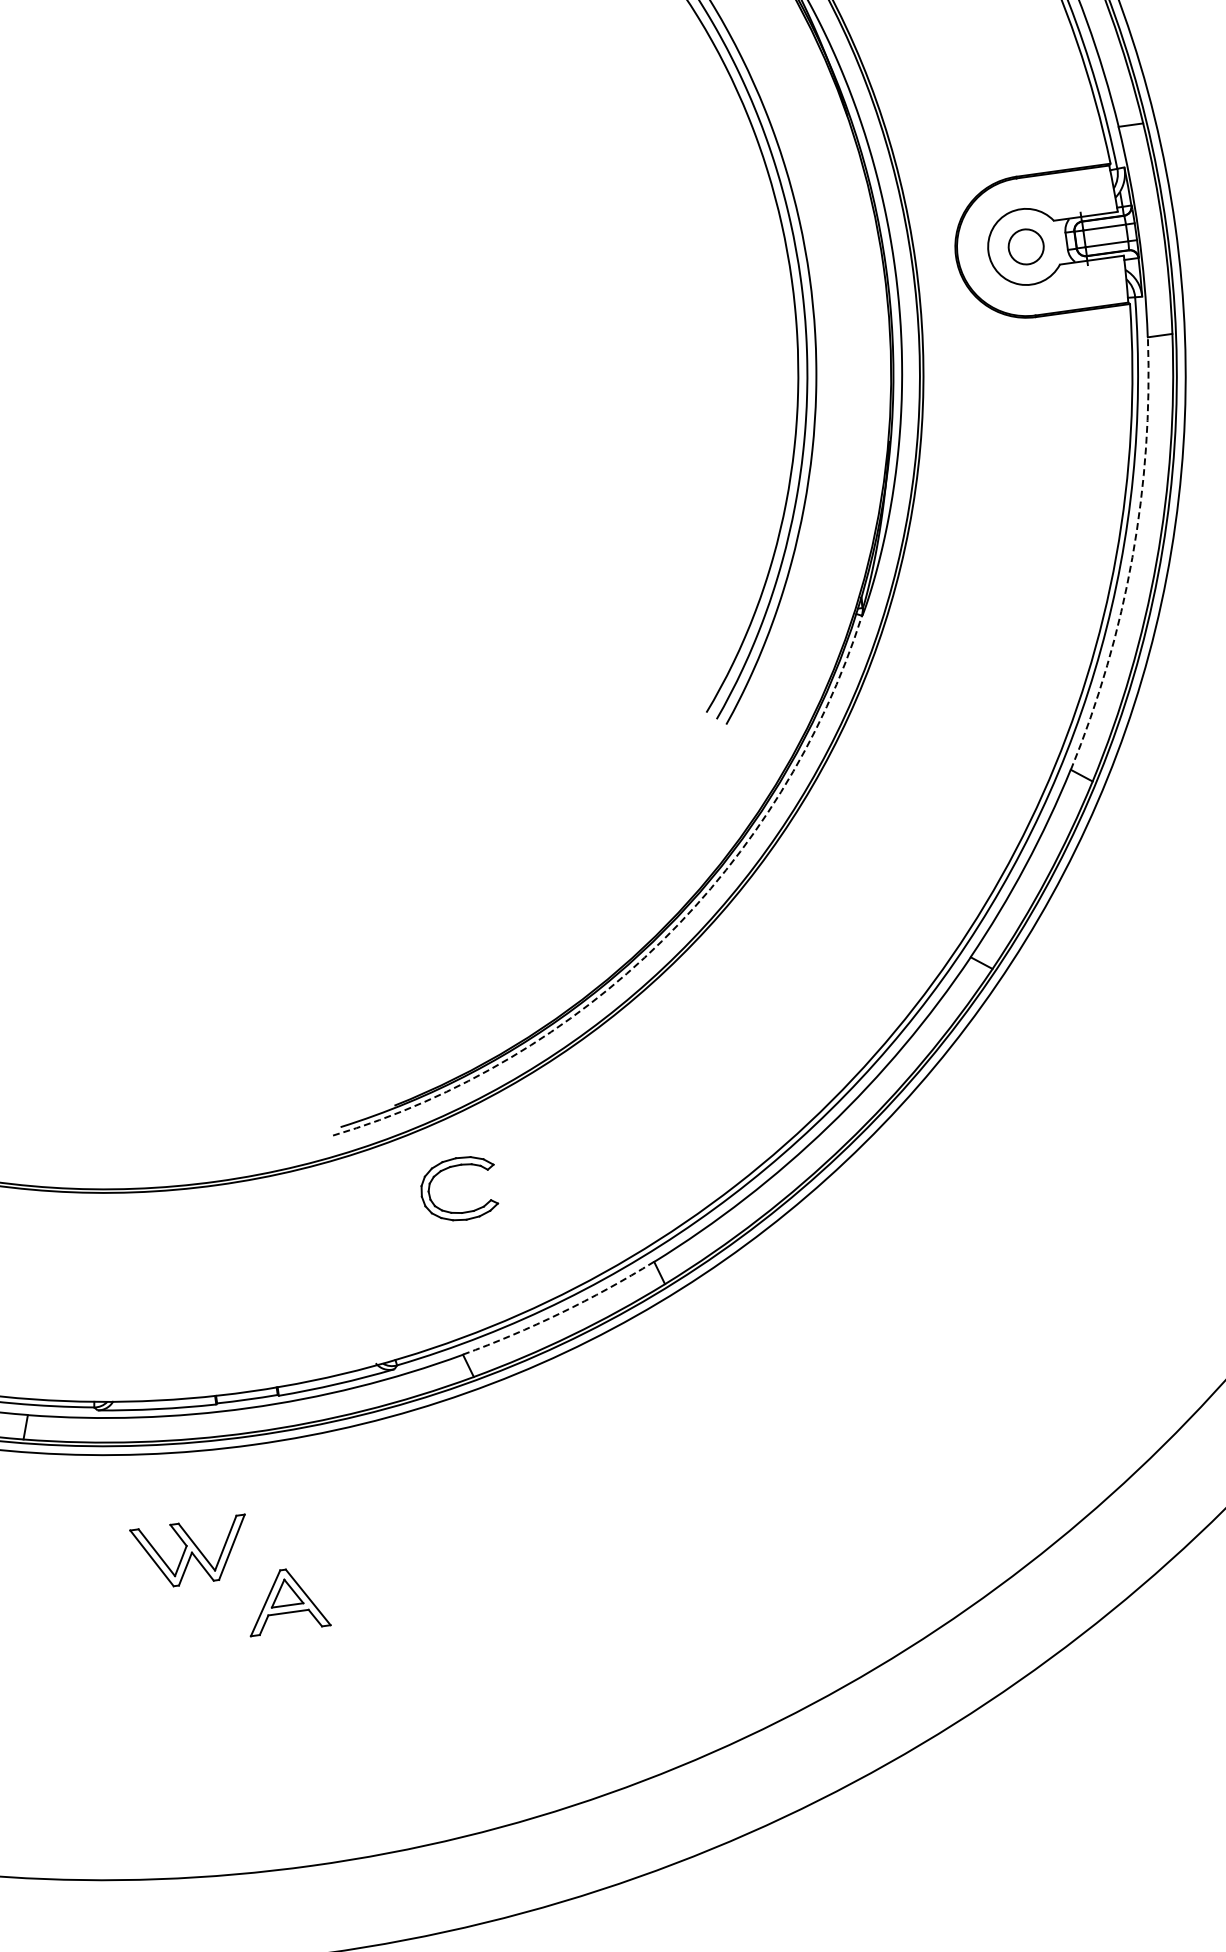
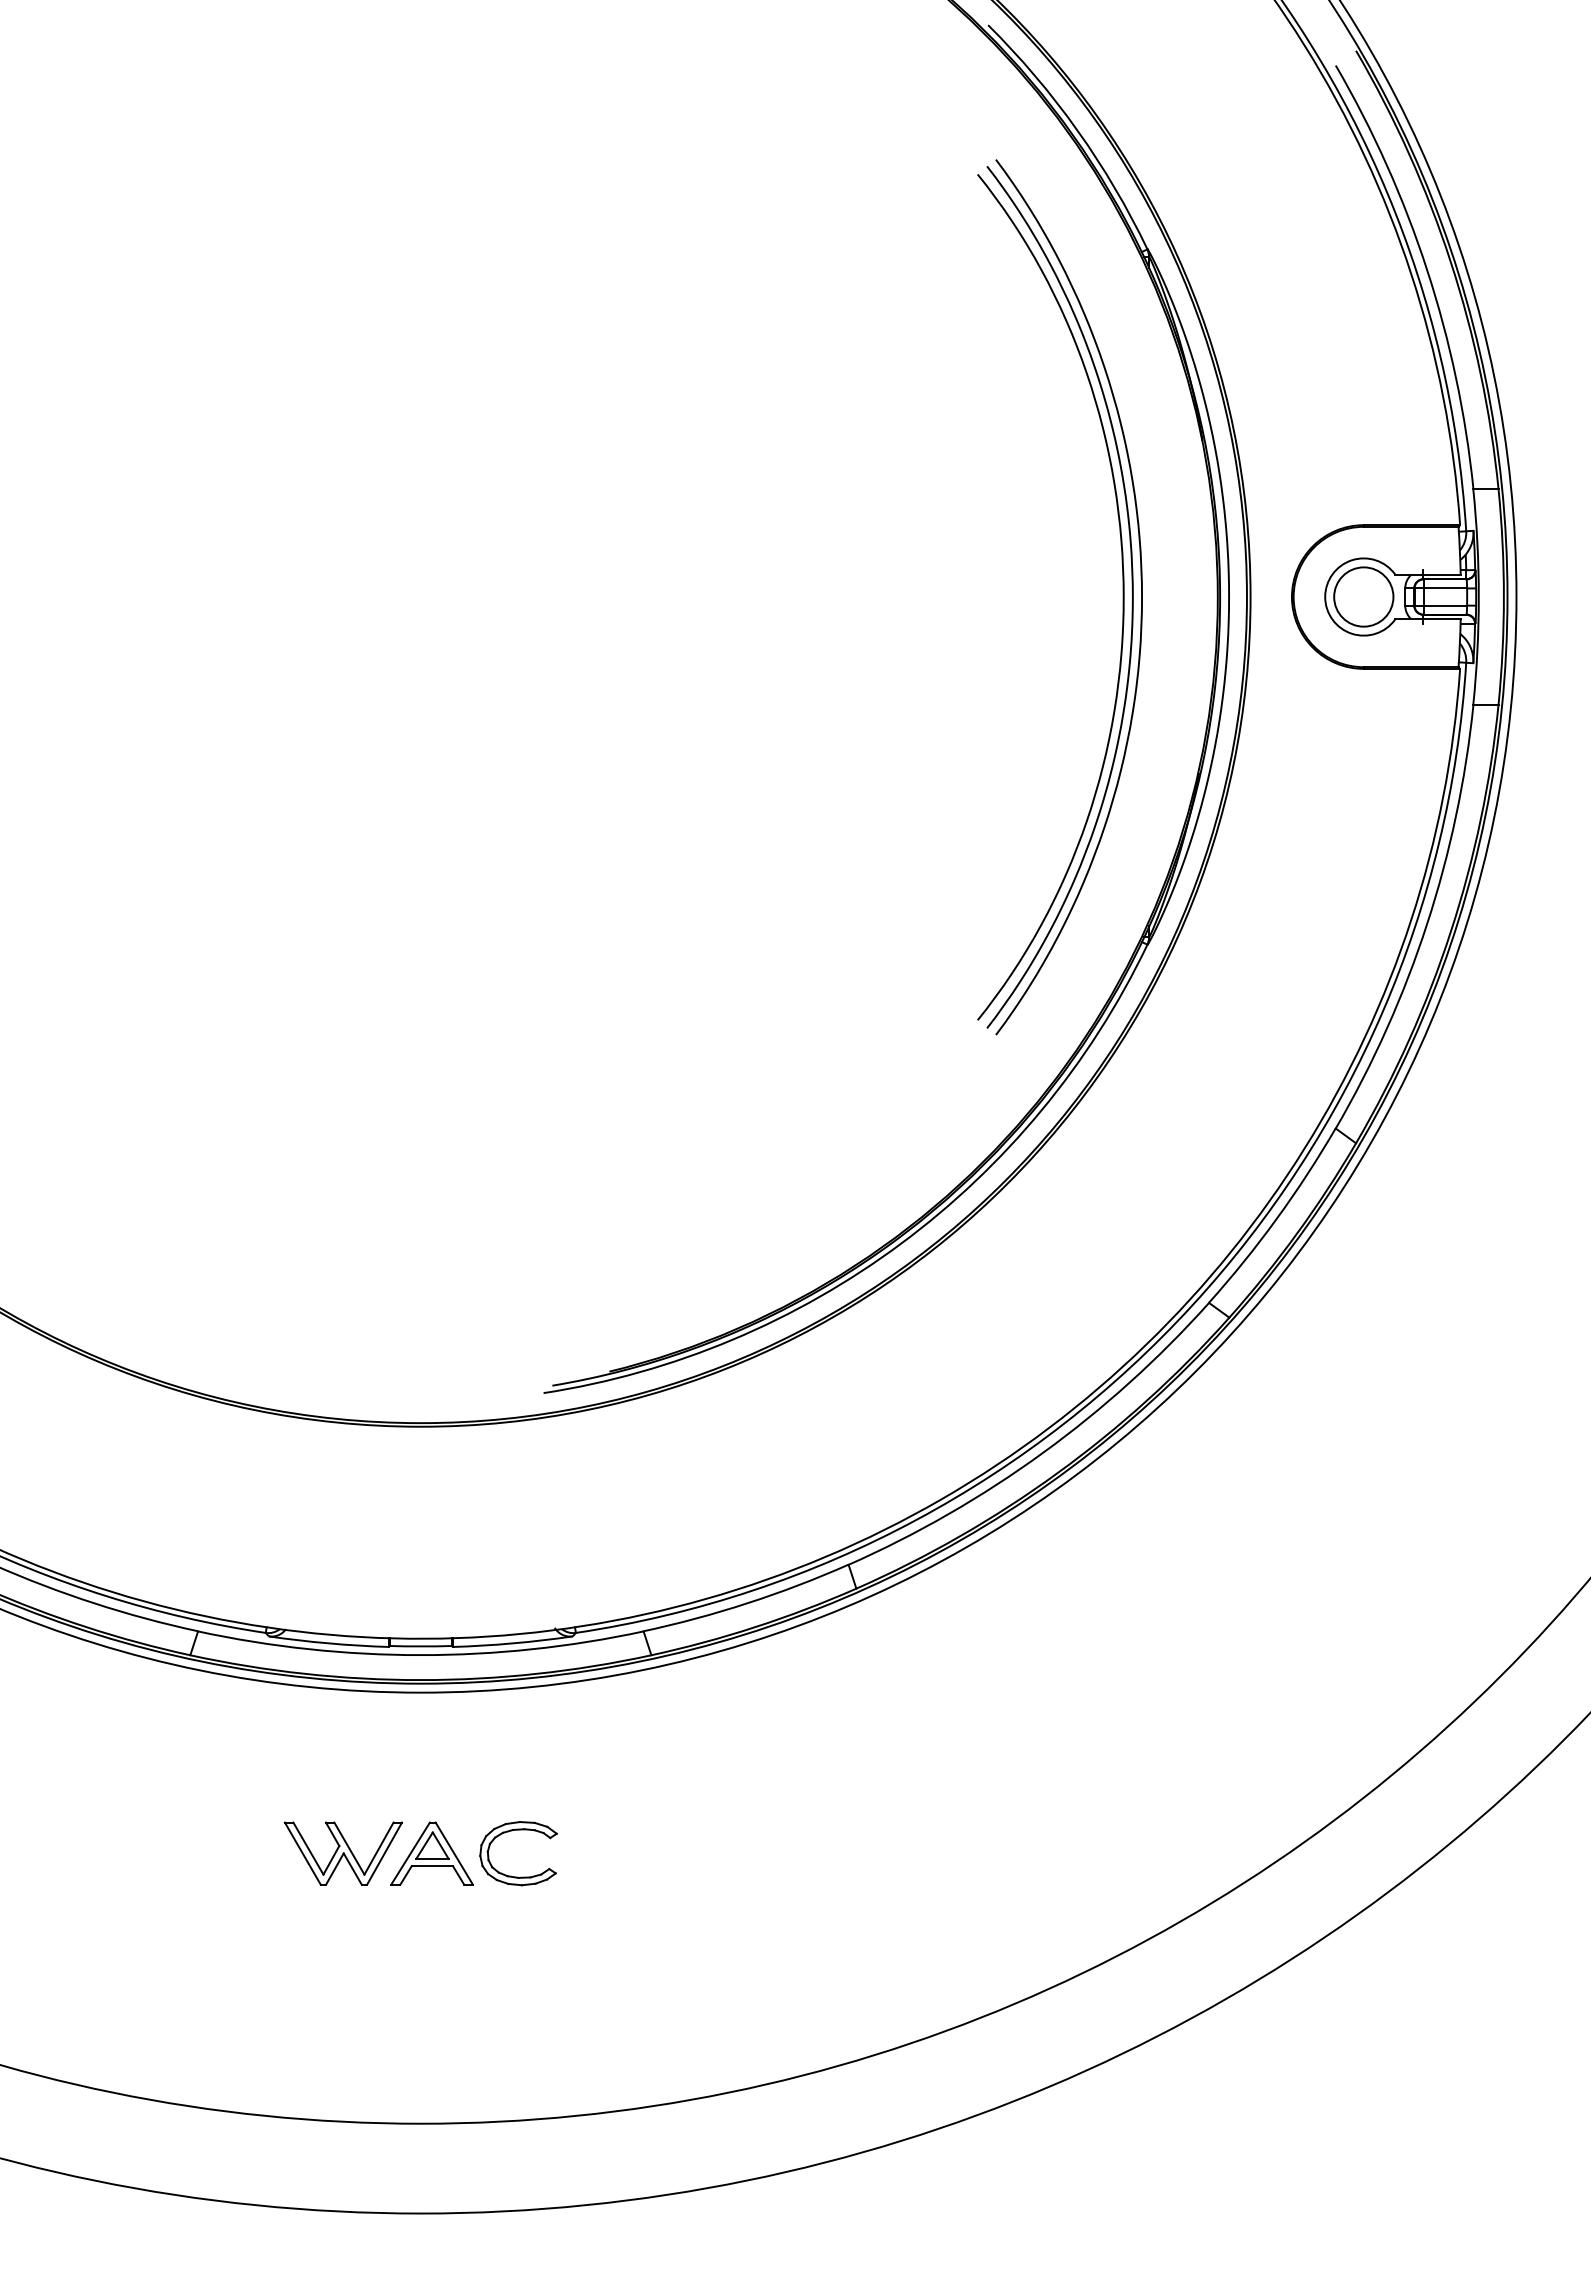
circle: (1025, 246) -> (1363, 596), size x1.67
arc: (1132, 558) -> (1427, 924), dashed -> solid
arc: (662, 940) -> (901, 1243), dashed -> solid
part: (450, 1168) -> (512, 1831), moved
arc: (560, 1313) -> (747, 1603), dashed -> solid
part: (191, 1552) -> (343, 1853), moved

